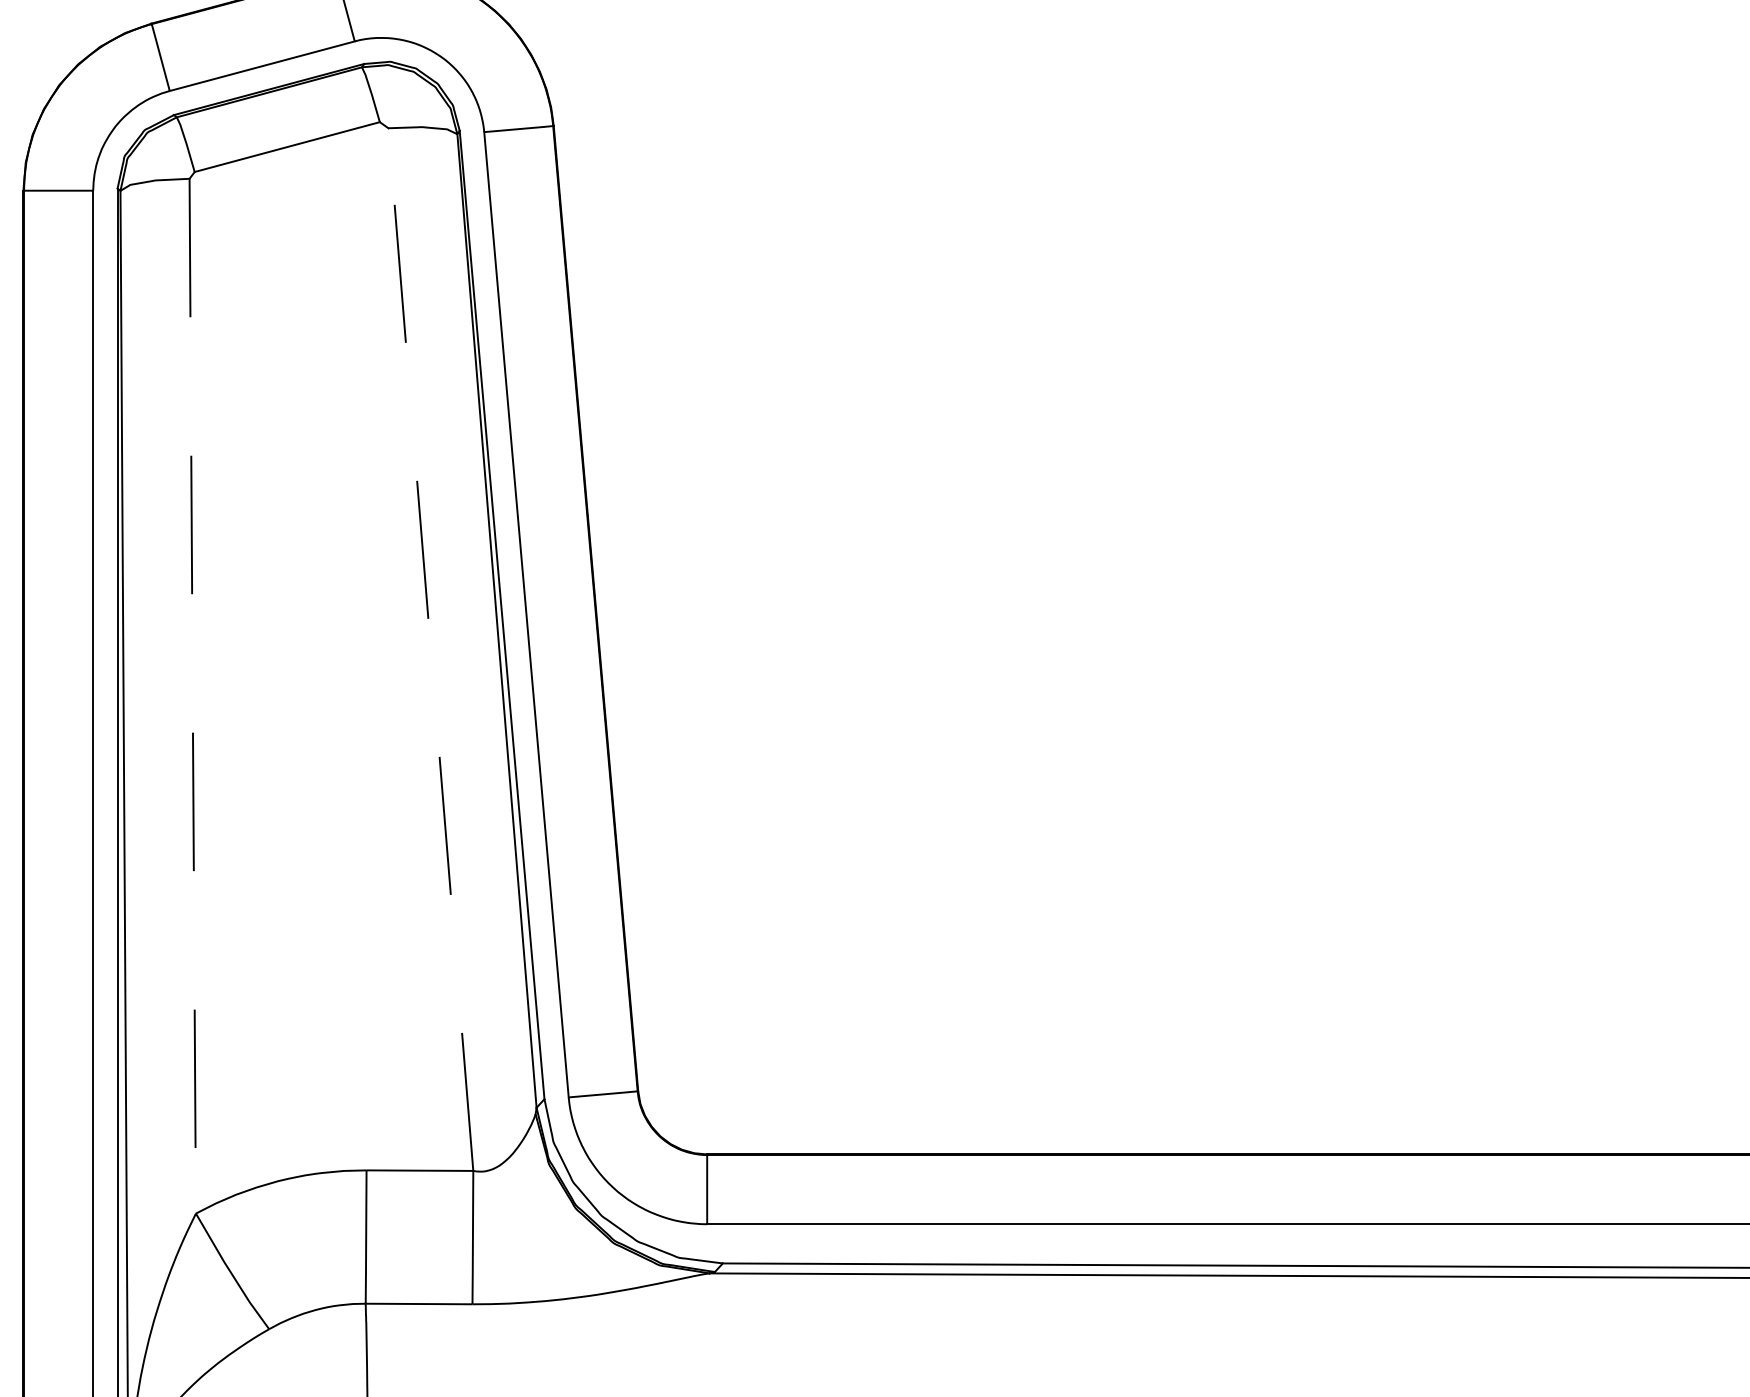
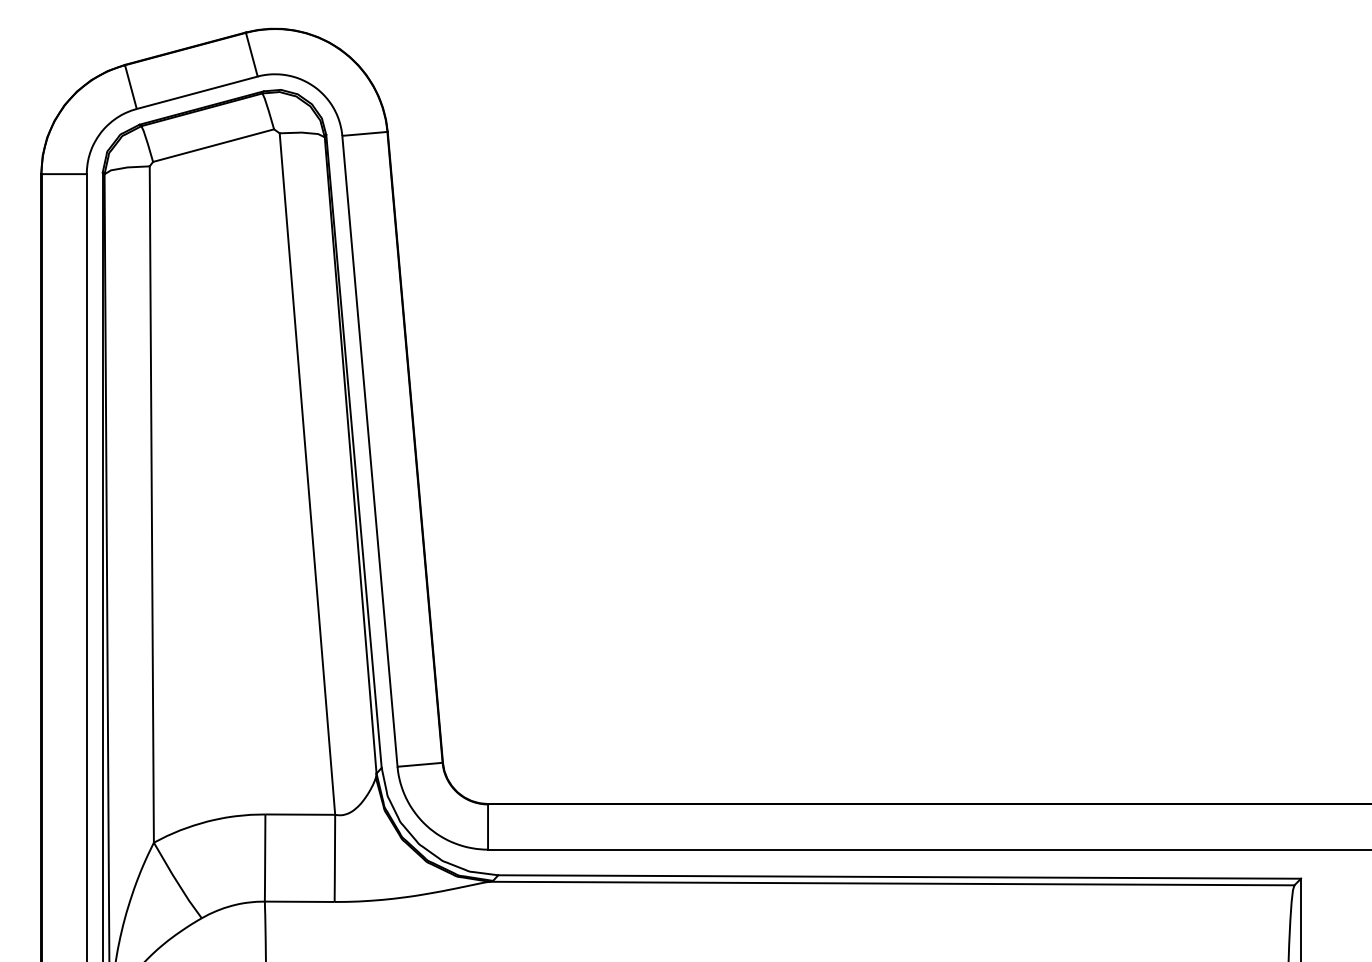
line: (430, 650) -> (307, 474), dashed -> solid
line: (192, 697) -> (151, 505), dashed -> solid

